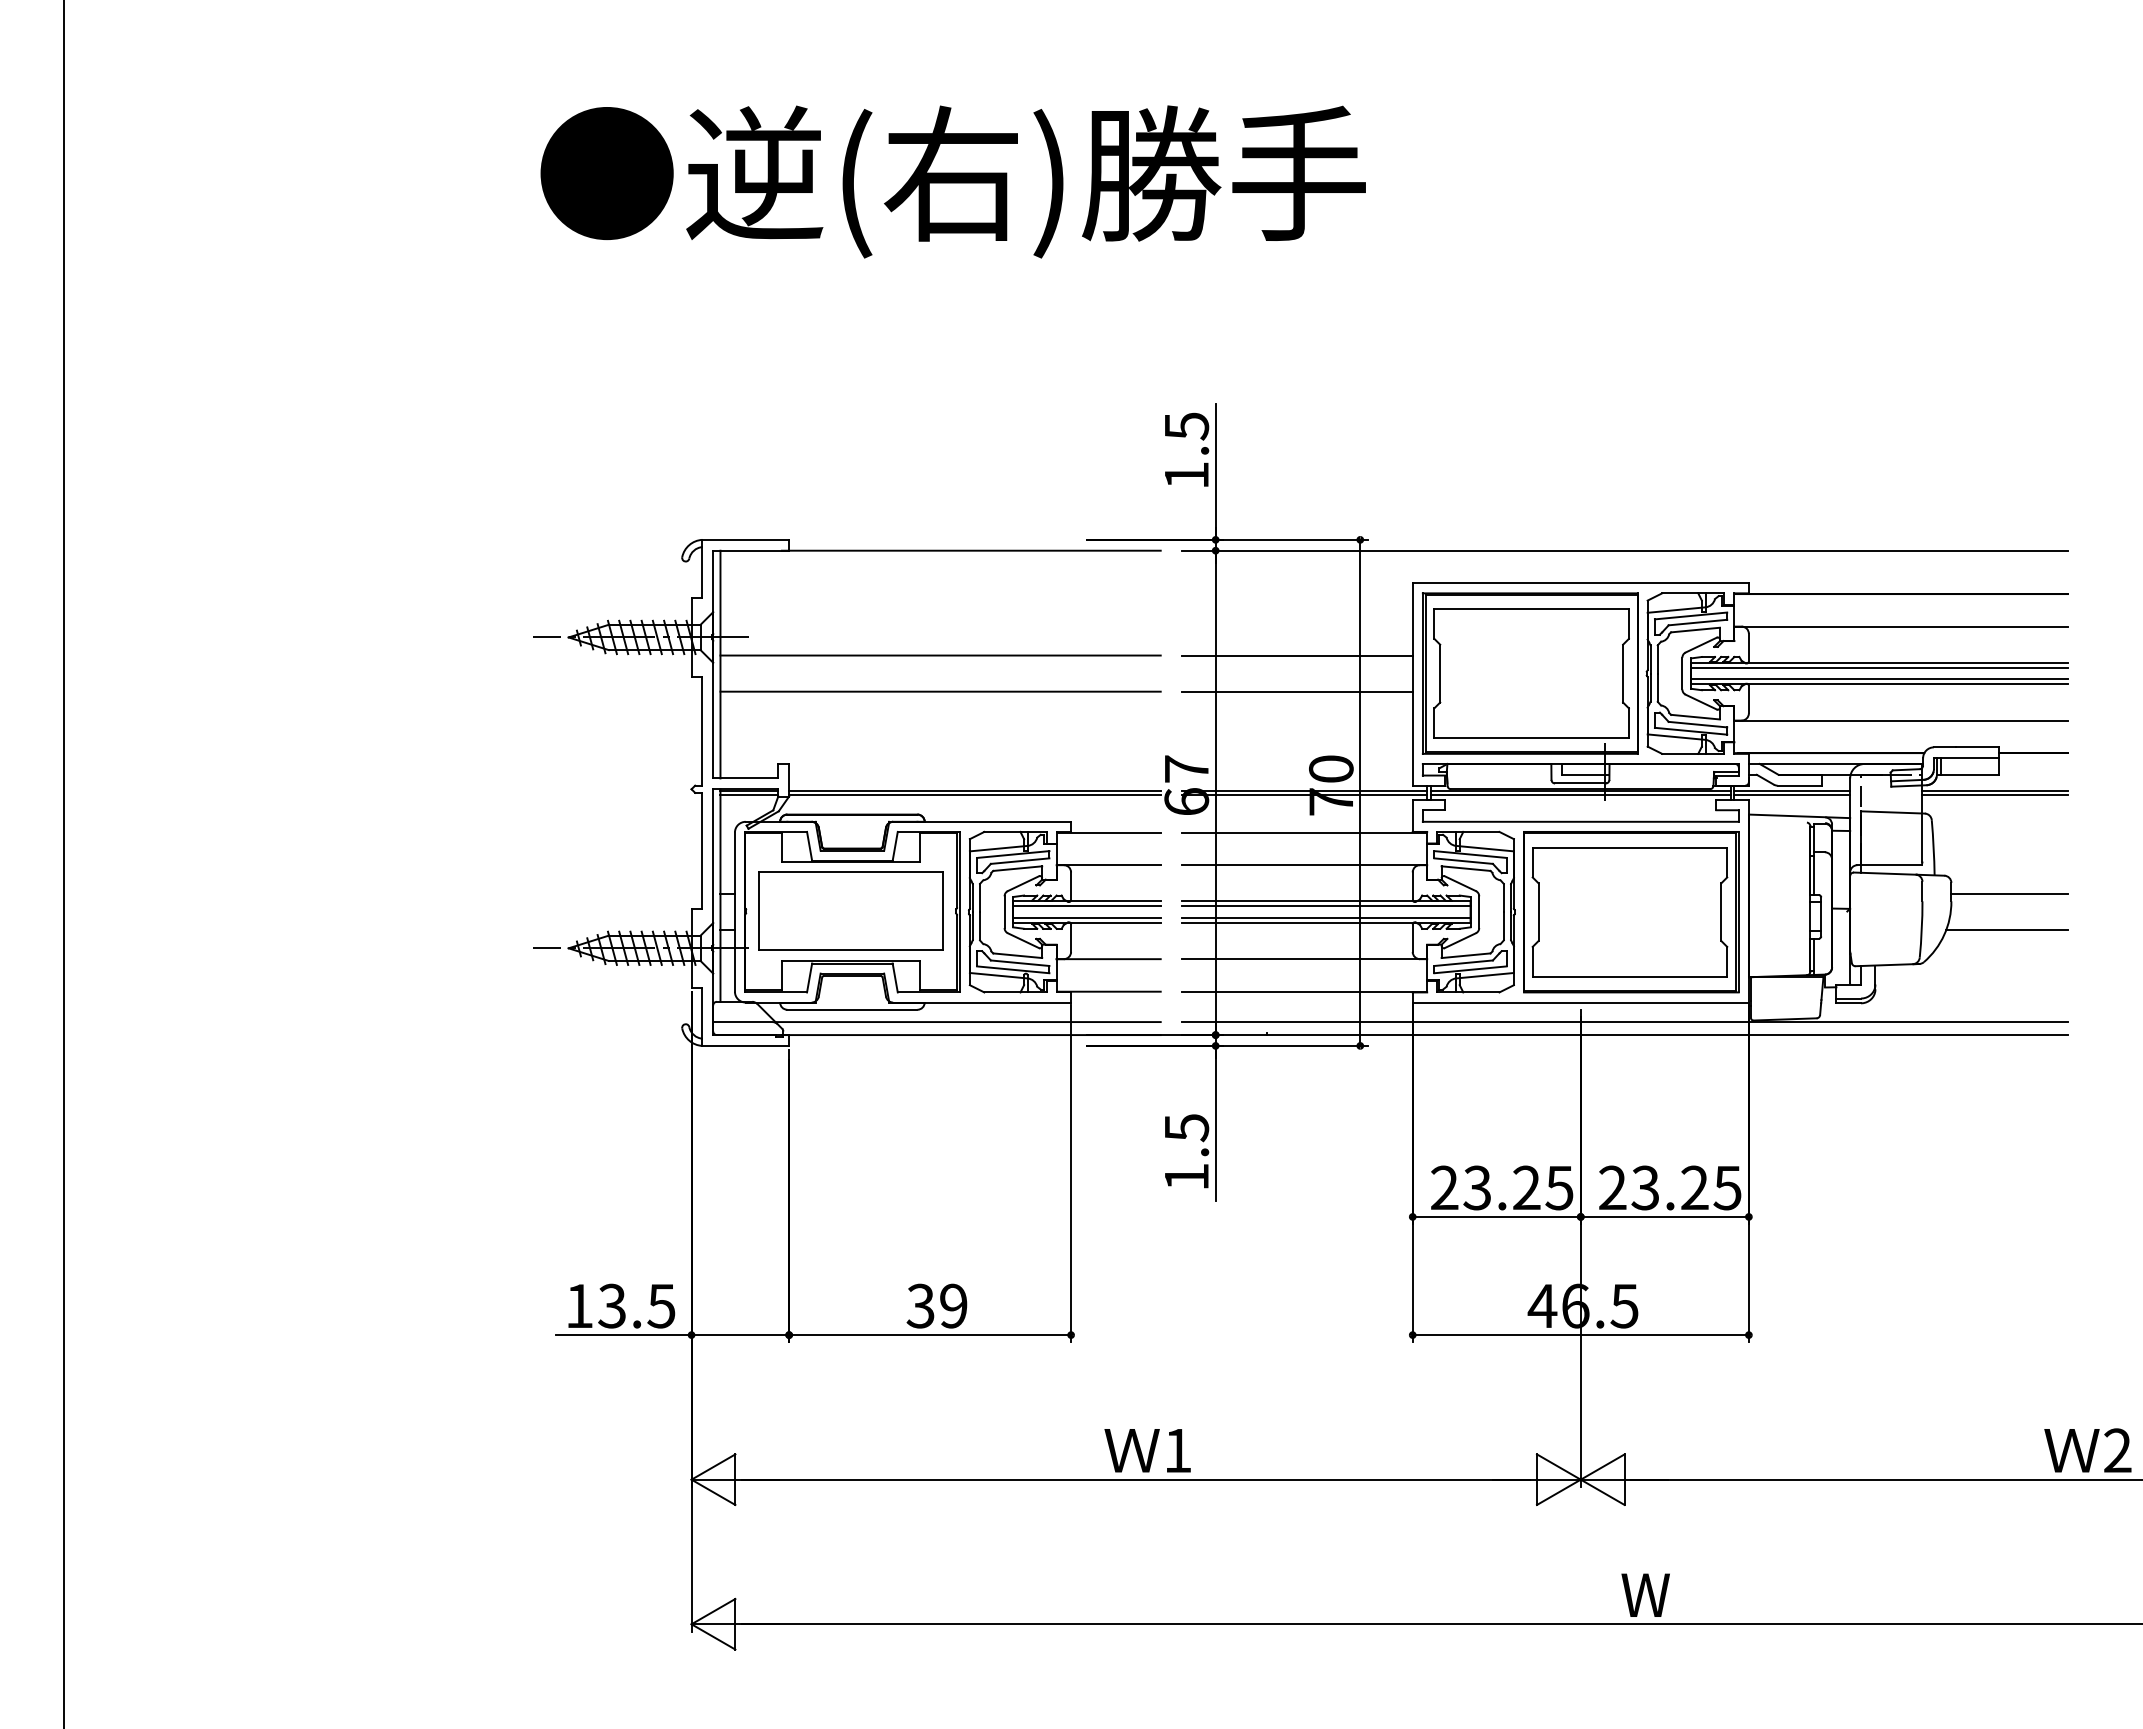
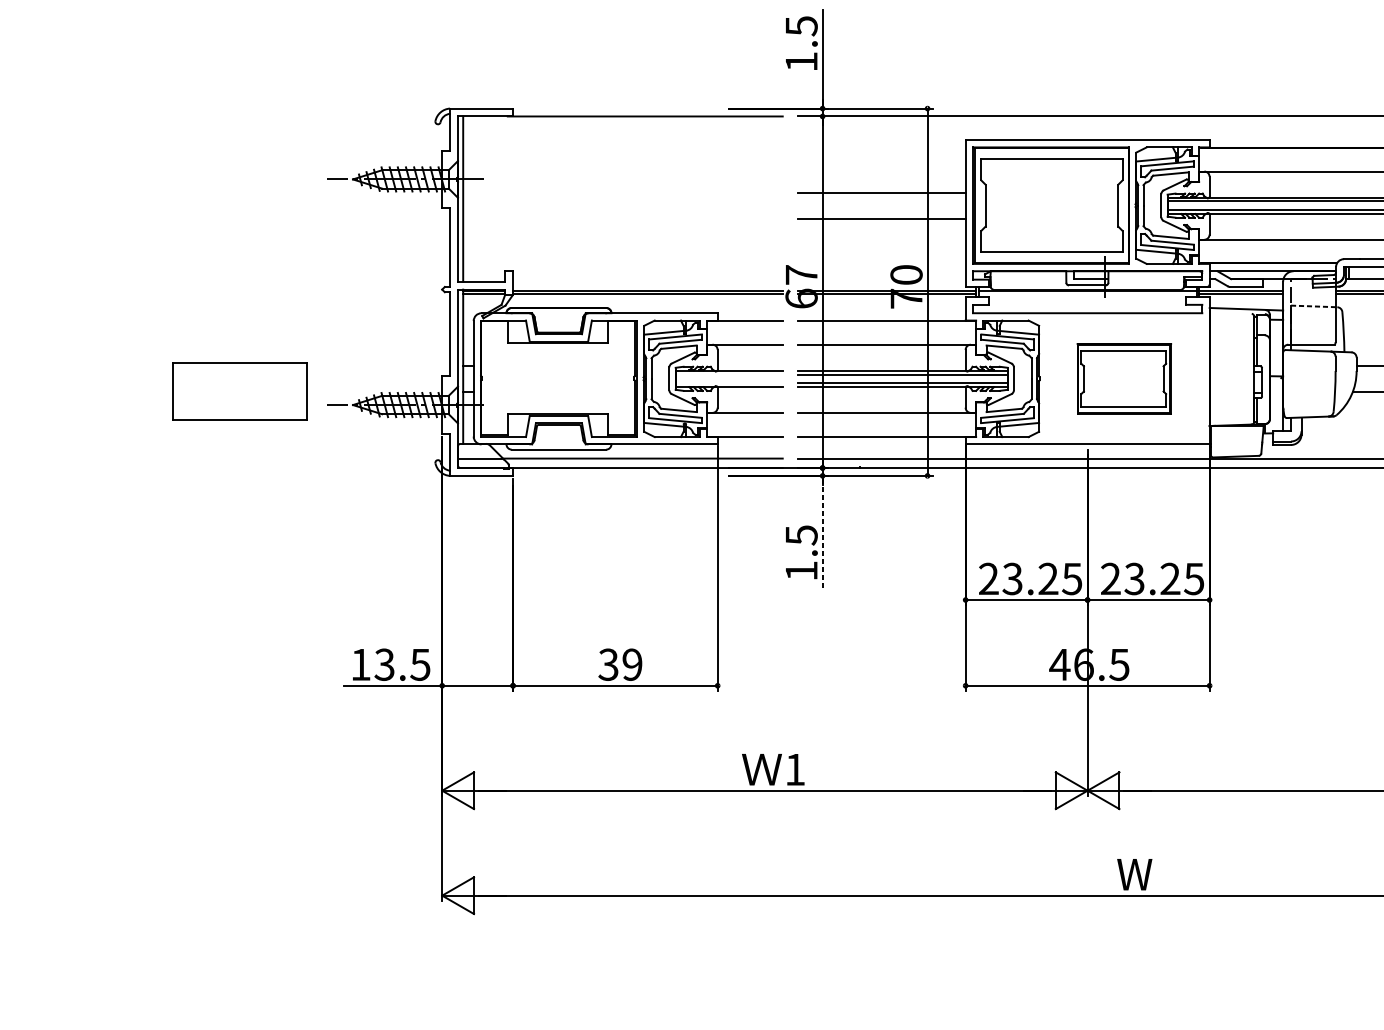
line: (940, 655) -> (622, 192), removed
line: (940, 691) -> (622, 218), removed
line: (1580, 795) -> (1087, 294), removed
line: (1892, 812) -> (1313, 306), solid -> dashed
line: (1086, 906) -> (728, 374), removed
part: (850, 910) -> (239, 390), moved
part: (1631, 912) -> (1124, 379), size x0.6
line: (1086, 917) -> (728, 382), removed
line: (1215, 1122) -> (822, 531), solid -> dashed

